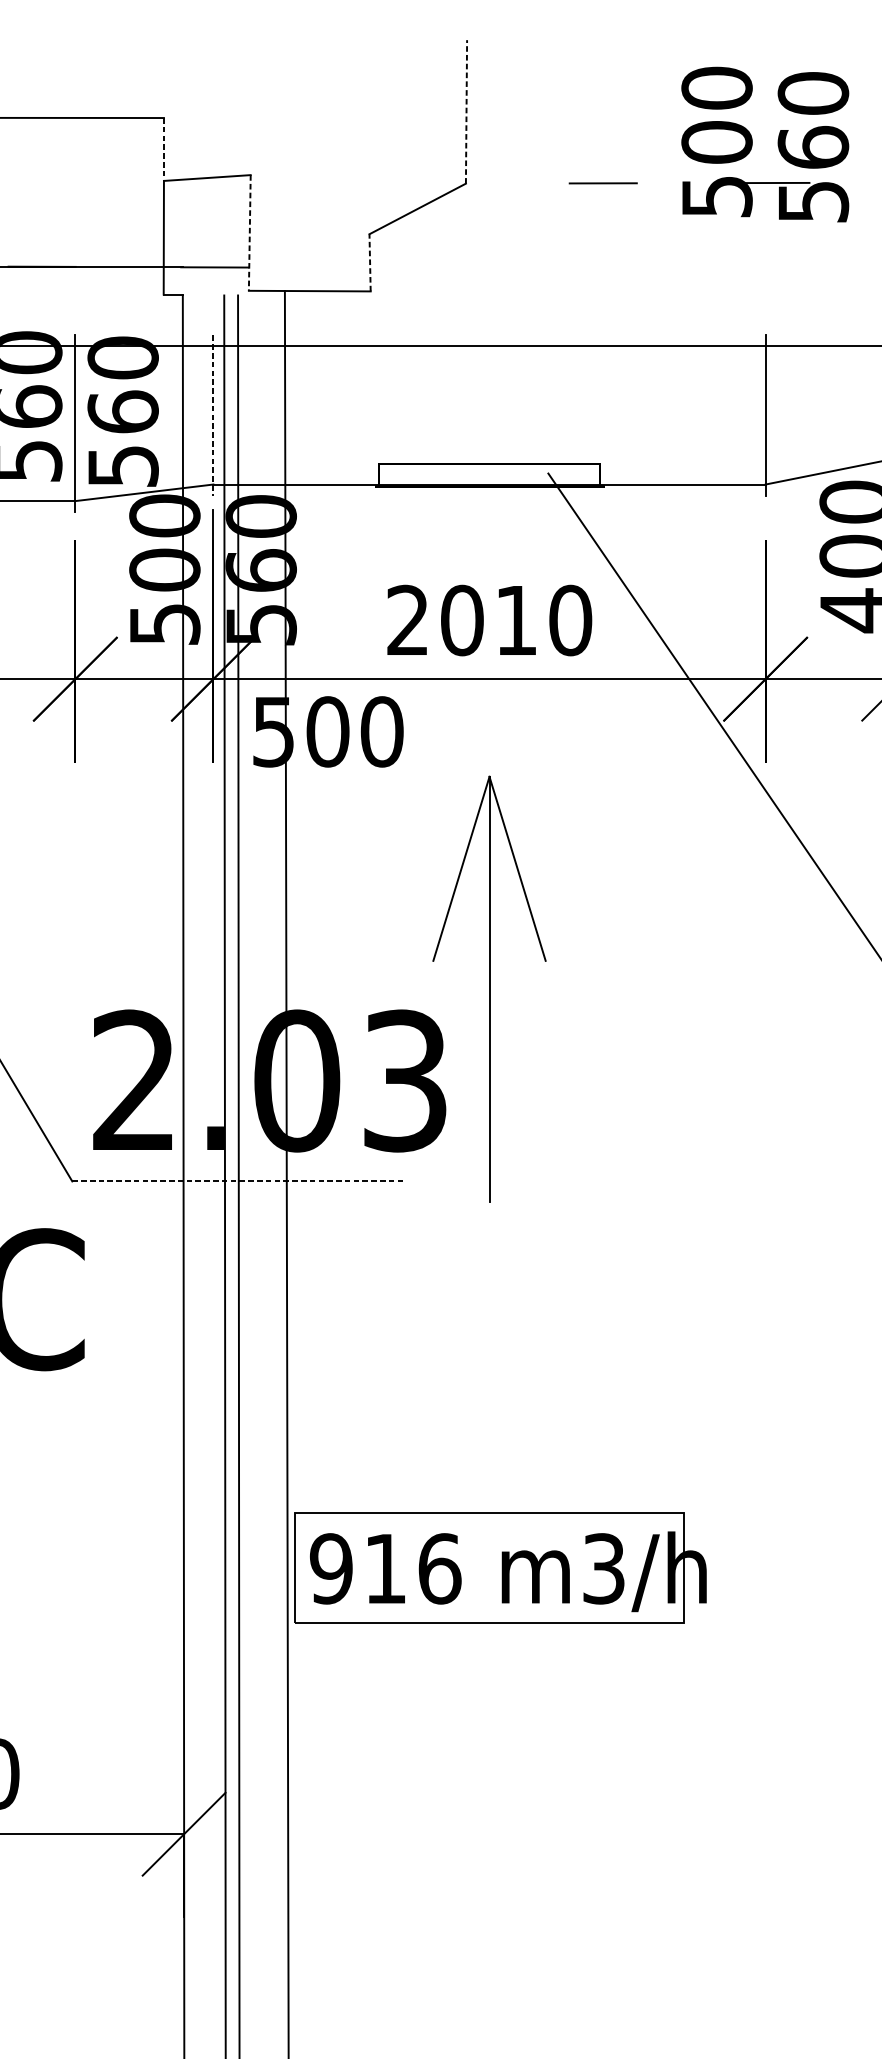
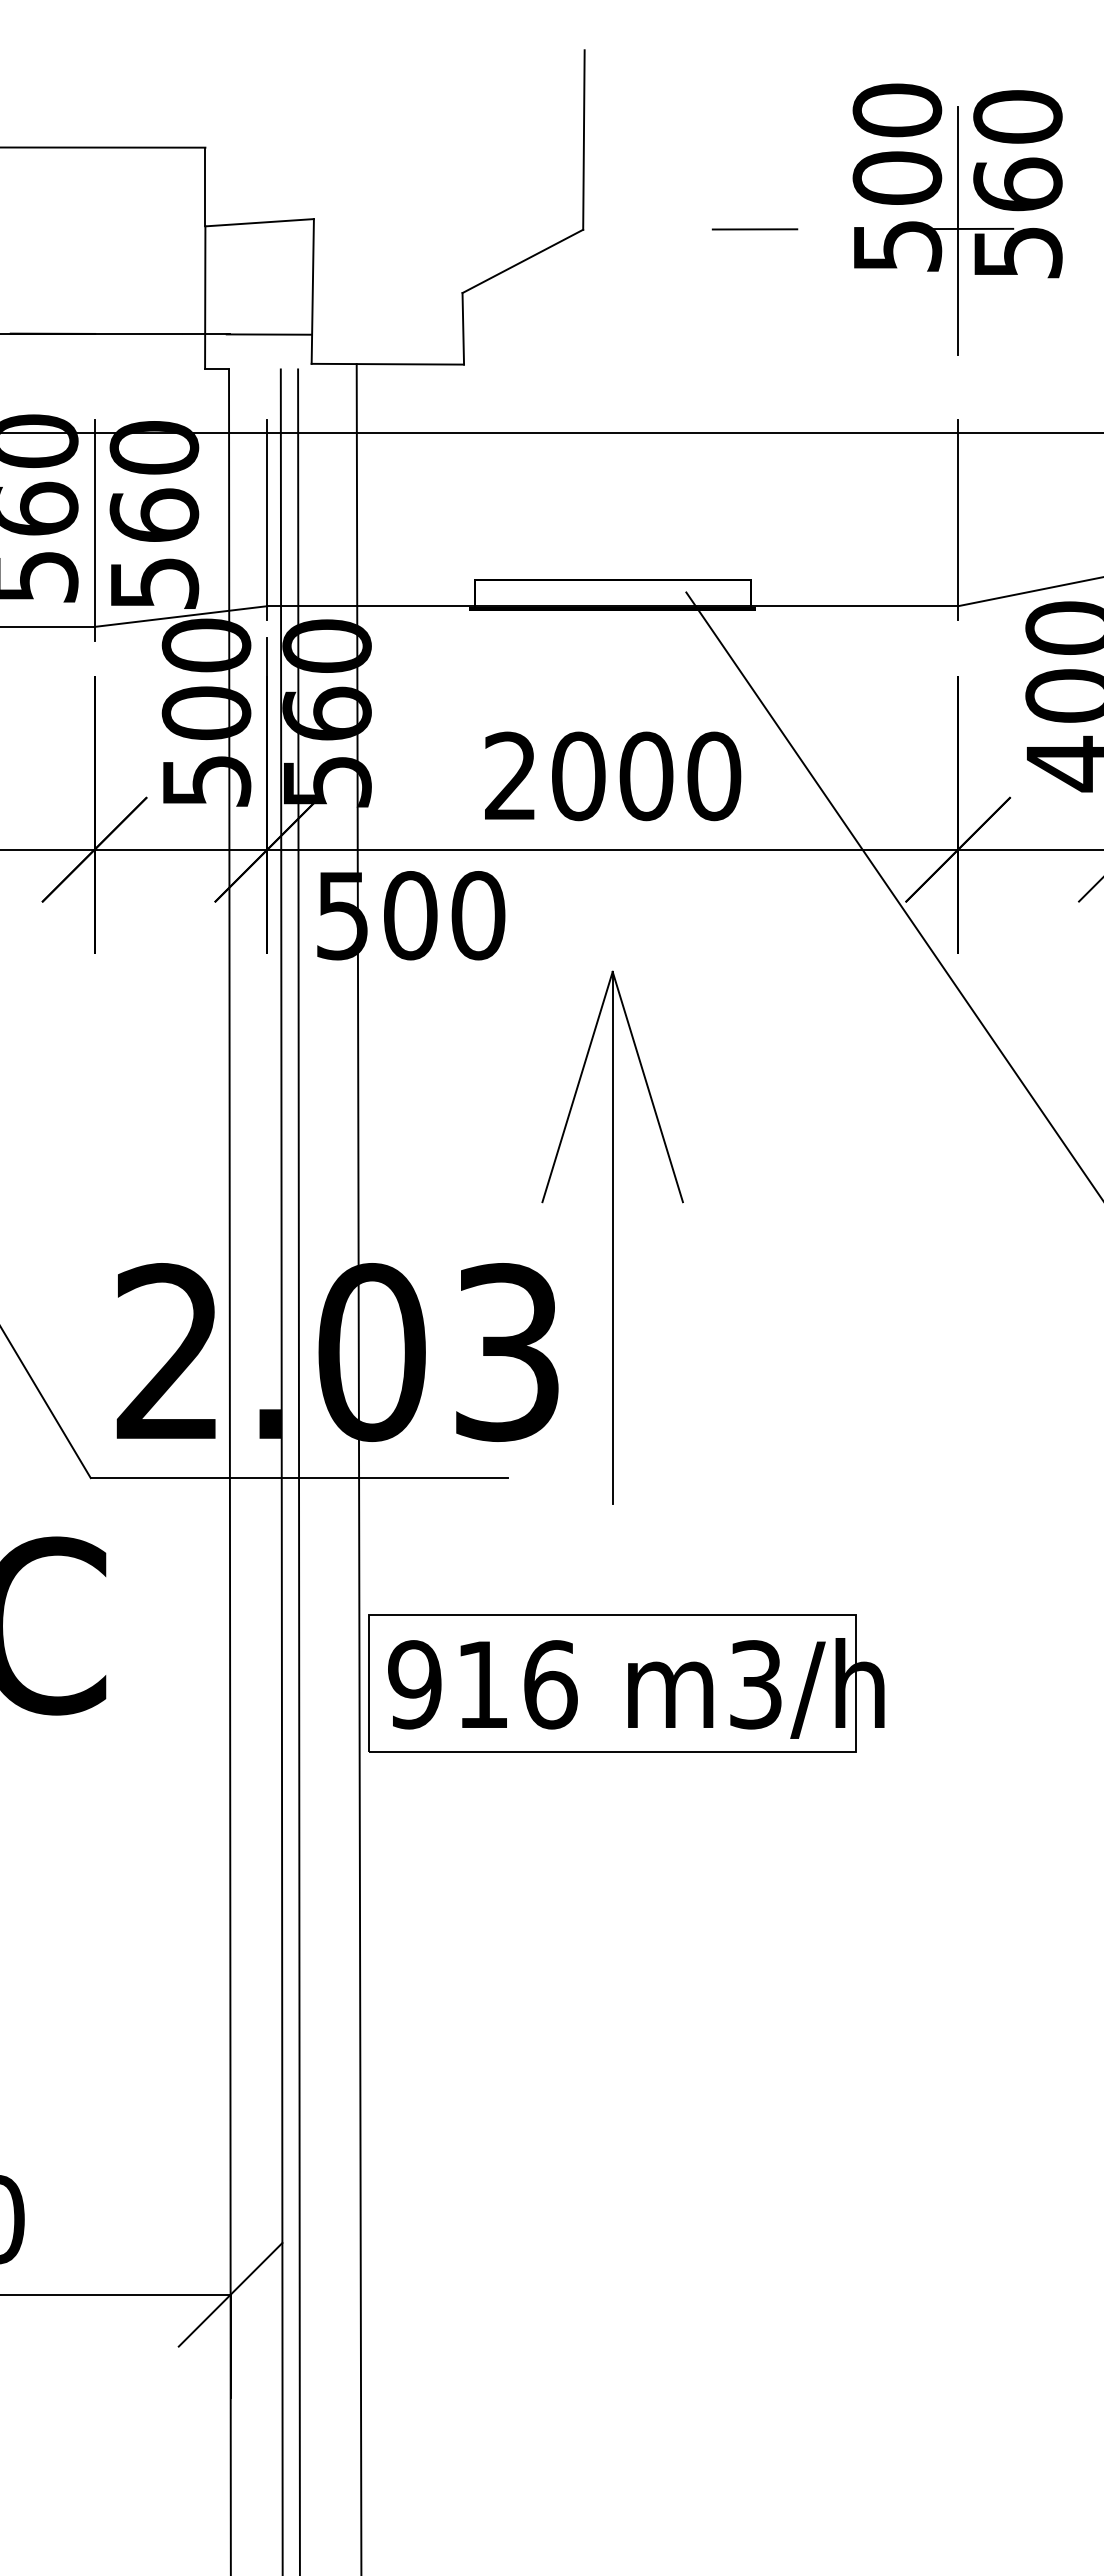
line: (466, 112) -> (583, 140), dashed -> solid
line: (164, 149) -> (205, 187), dashed -> solid
line: (765, 185) -> (958, 231), added
line: (249, 232) -> (312, 291), dashed -> solid
line: (370, 262) -> (463, 328), dashed -> solid
line: (213, 416) -> (267, 520), dashed -> solid
text: (516, 620) -> (646, 776), 2010 -> 2000
line: (239, 1181) -> (299, 1478), dashed -> solid
part: (500, 1567) -> (626, 1683), moved

